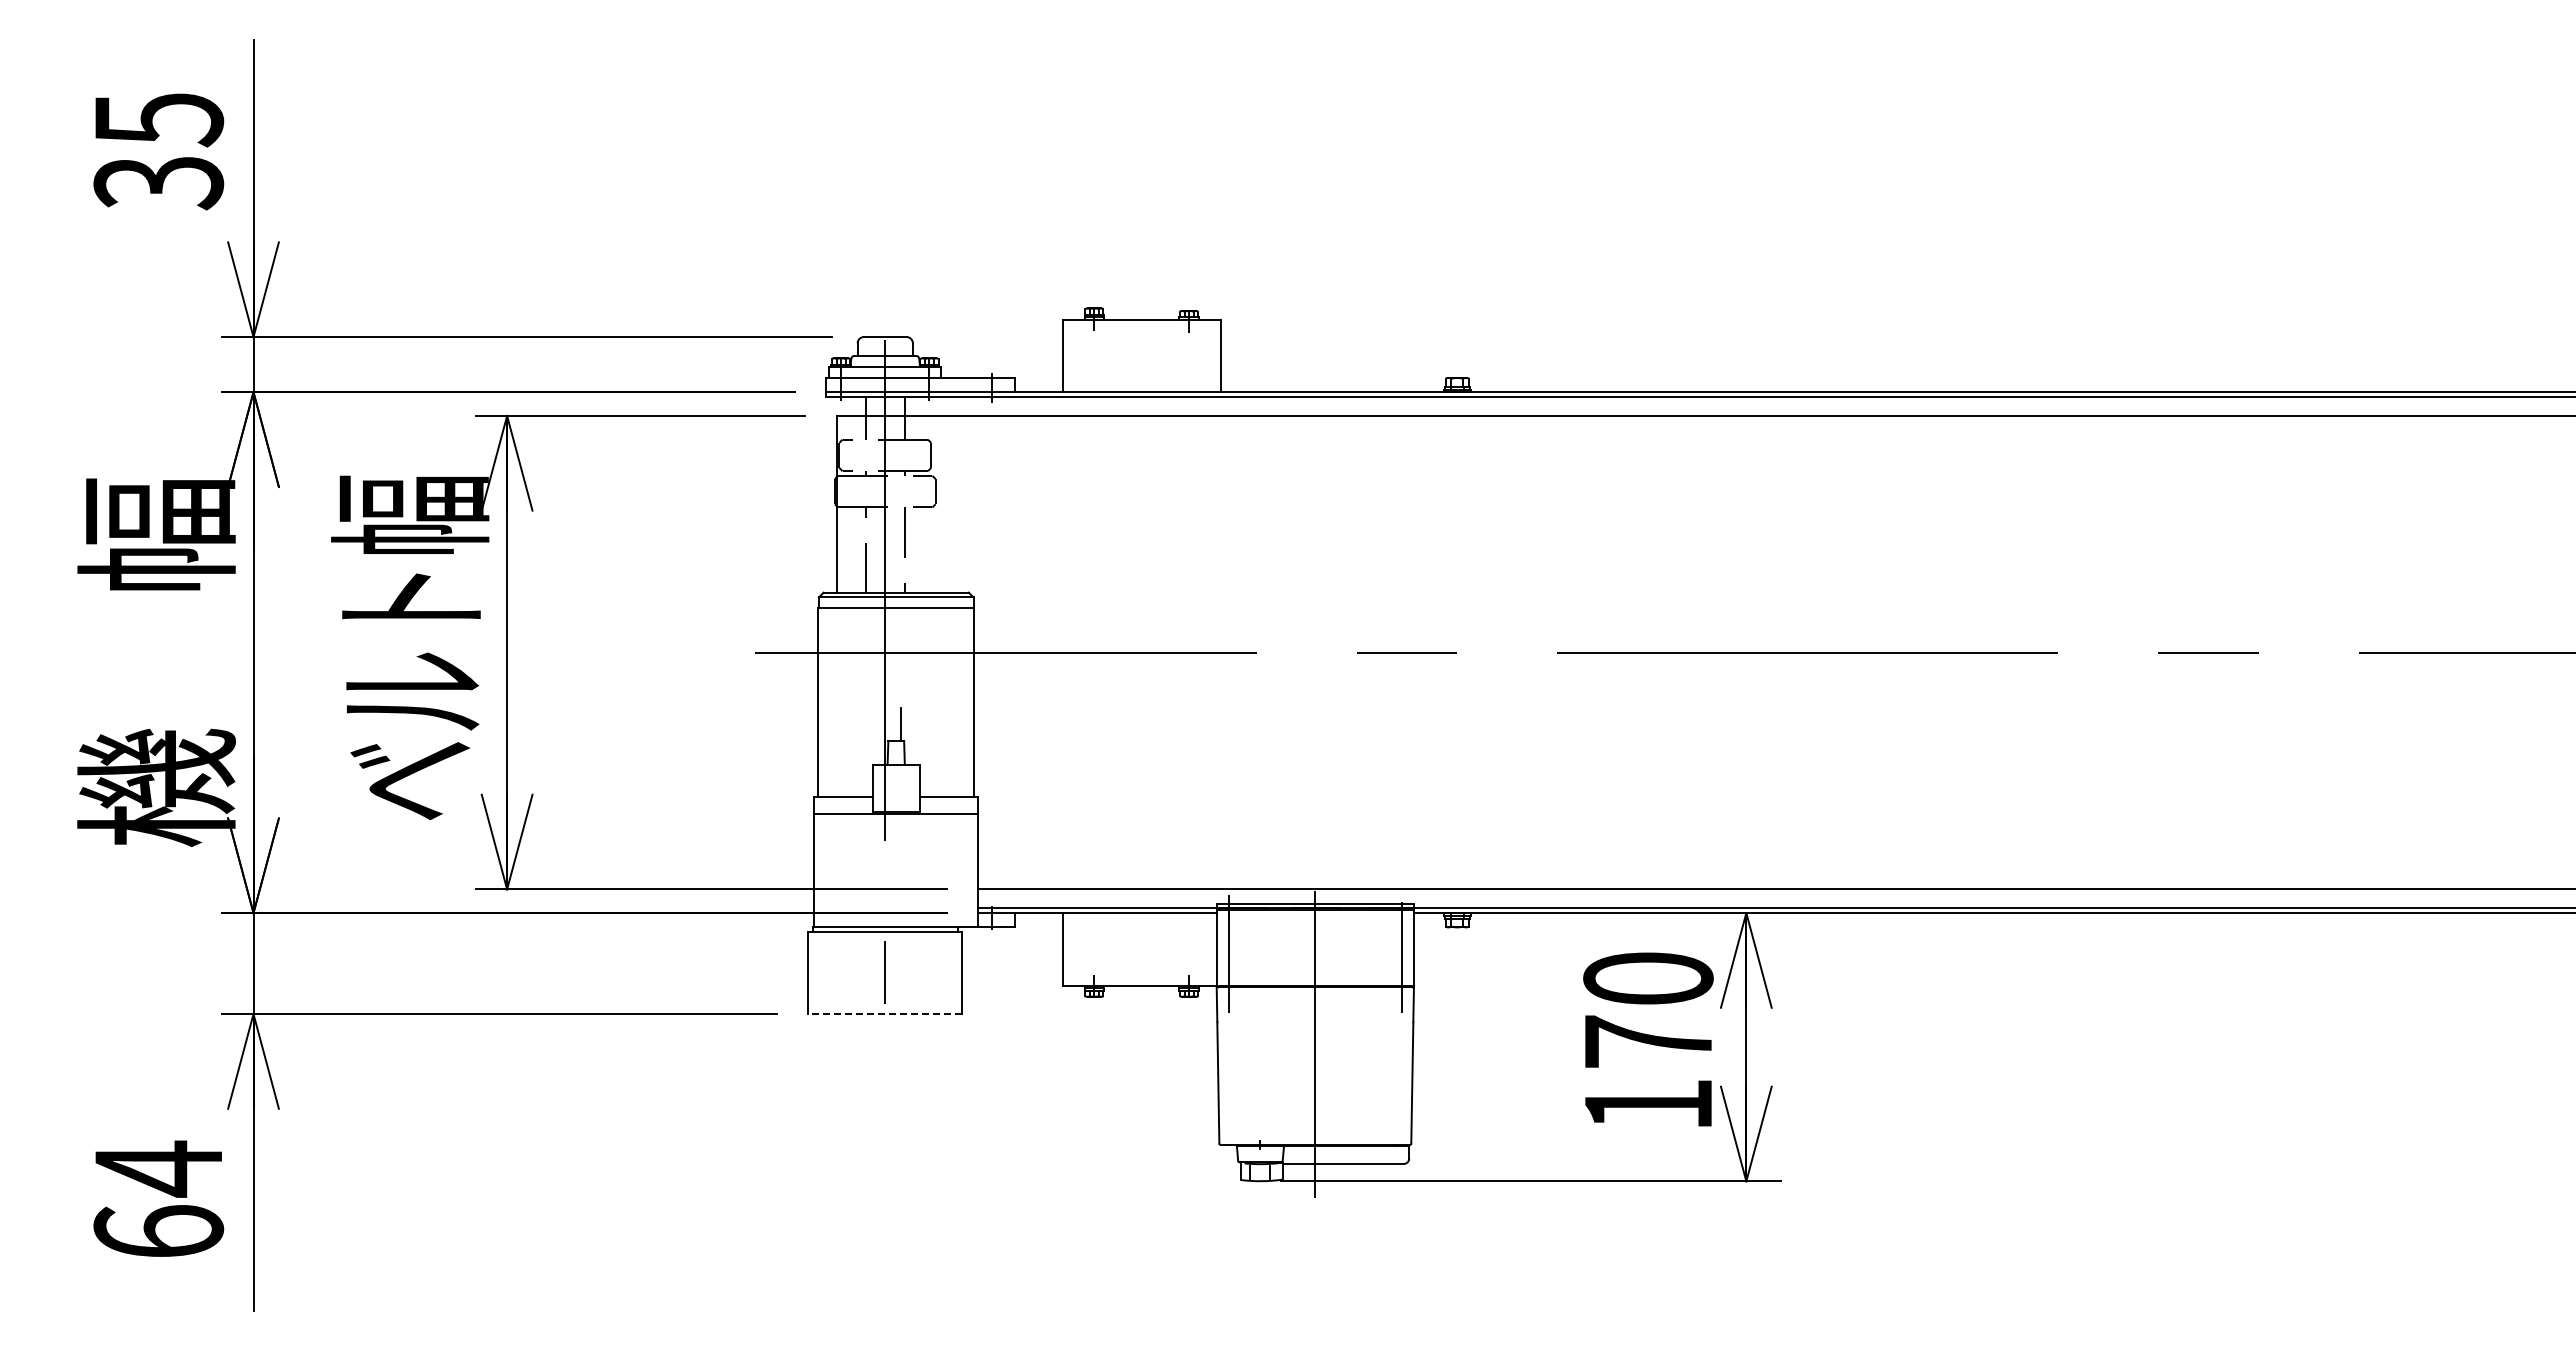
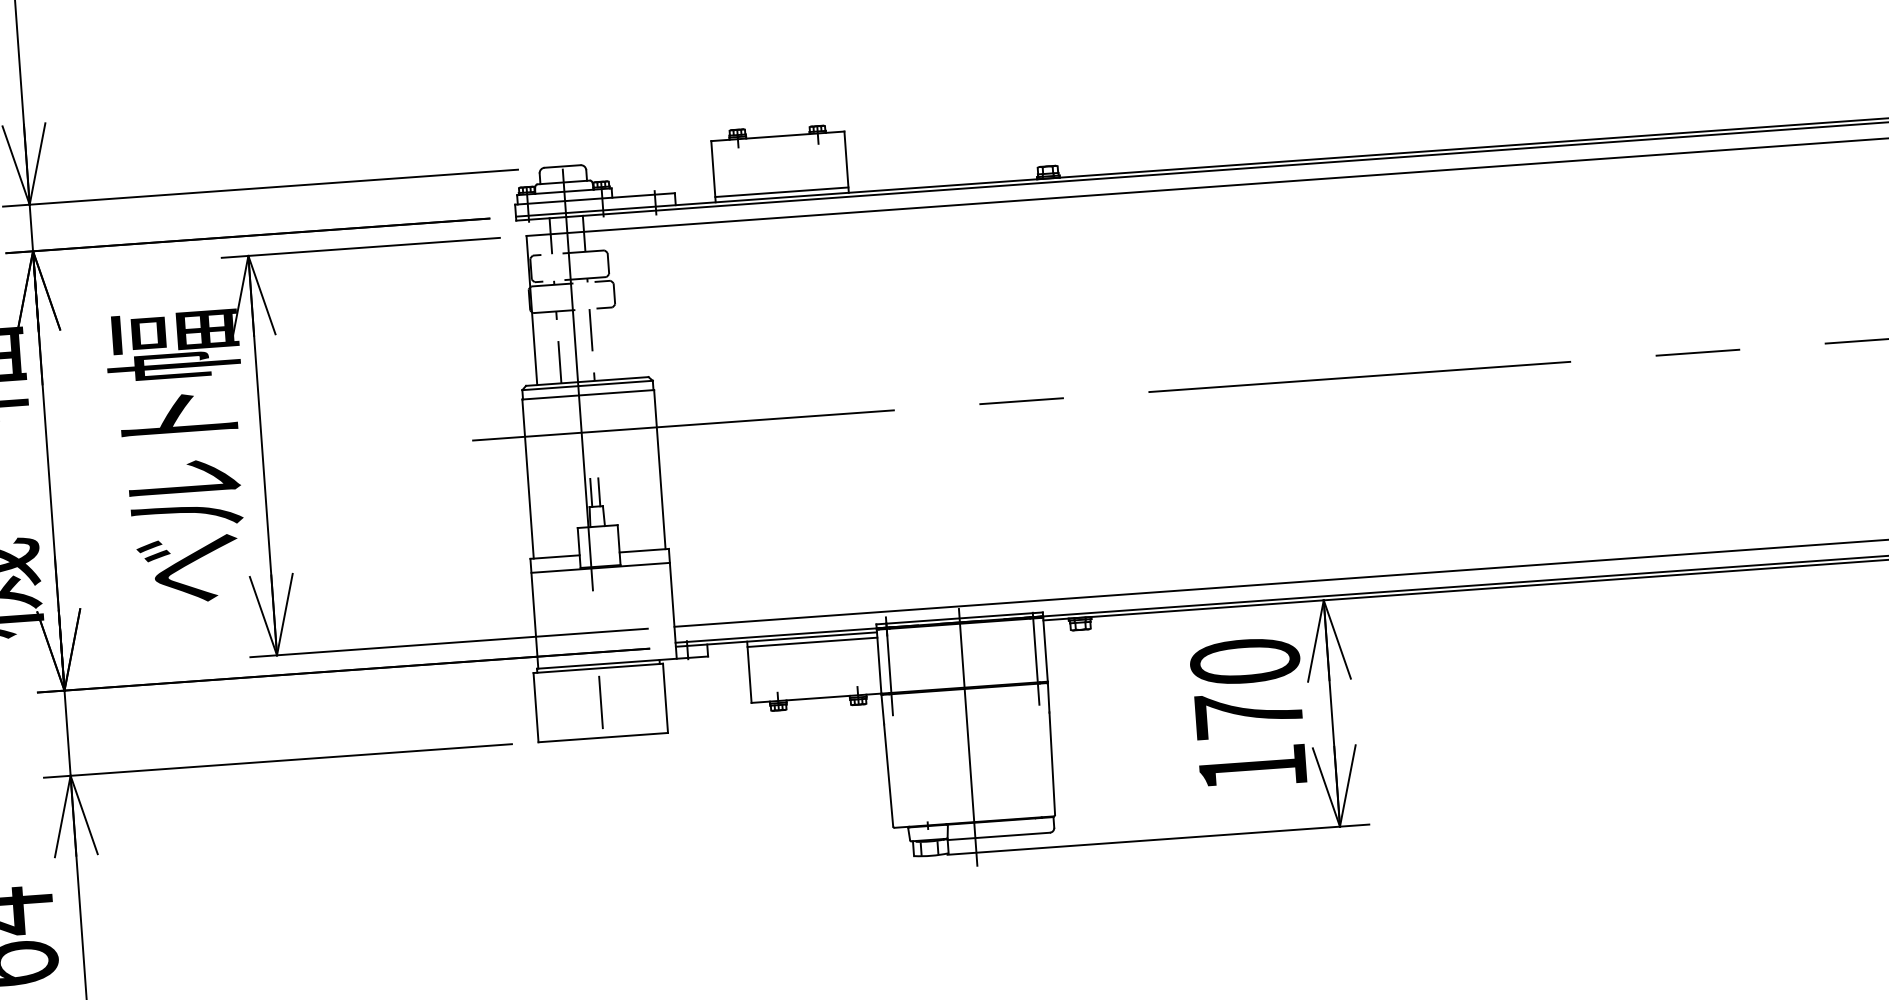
line: (1141, 385) -> (781, 191), added
line: (891, 724) -> (591, 492), added
line: (1139, 919) -> (812, 642), added
line: (884, 1014) -> (602, 738), dashed -> solid

